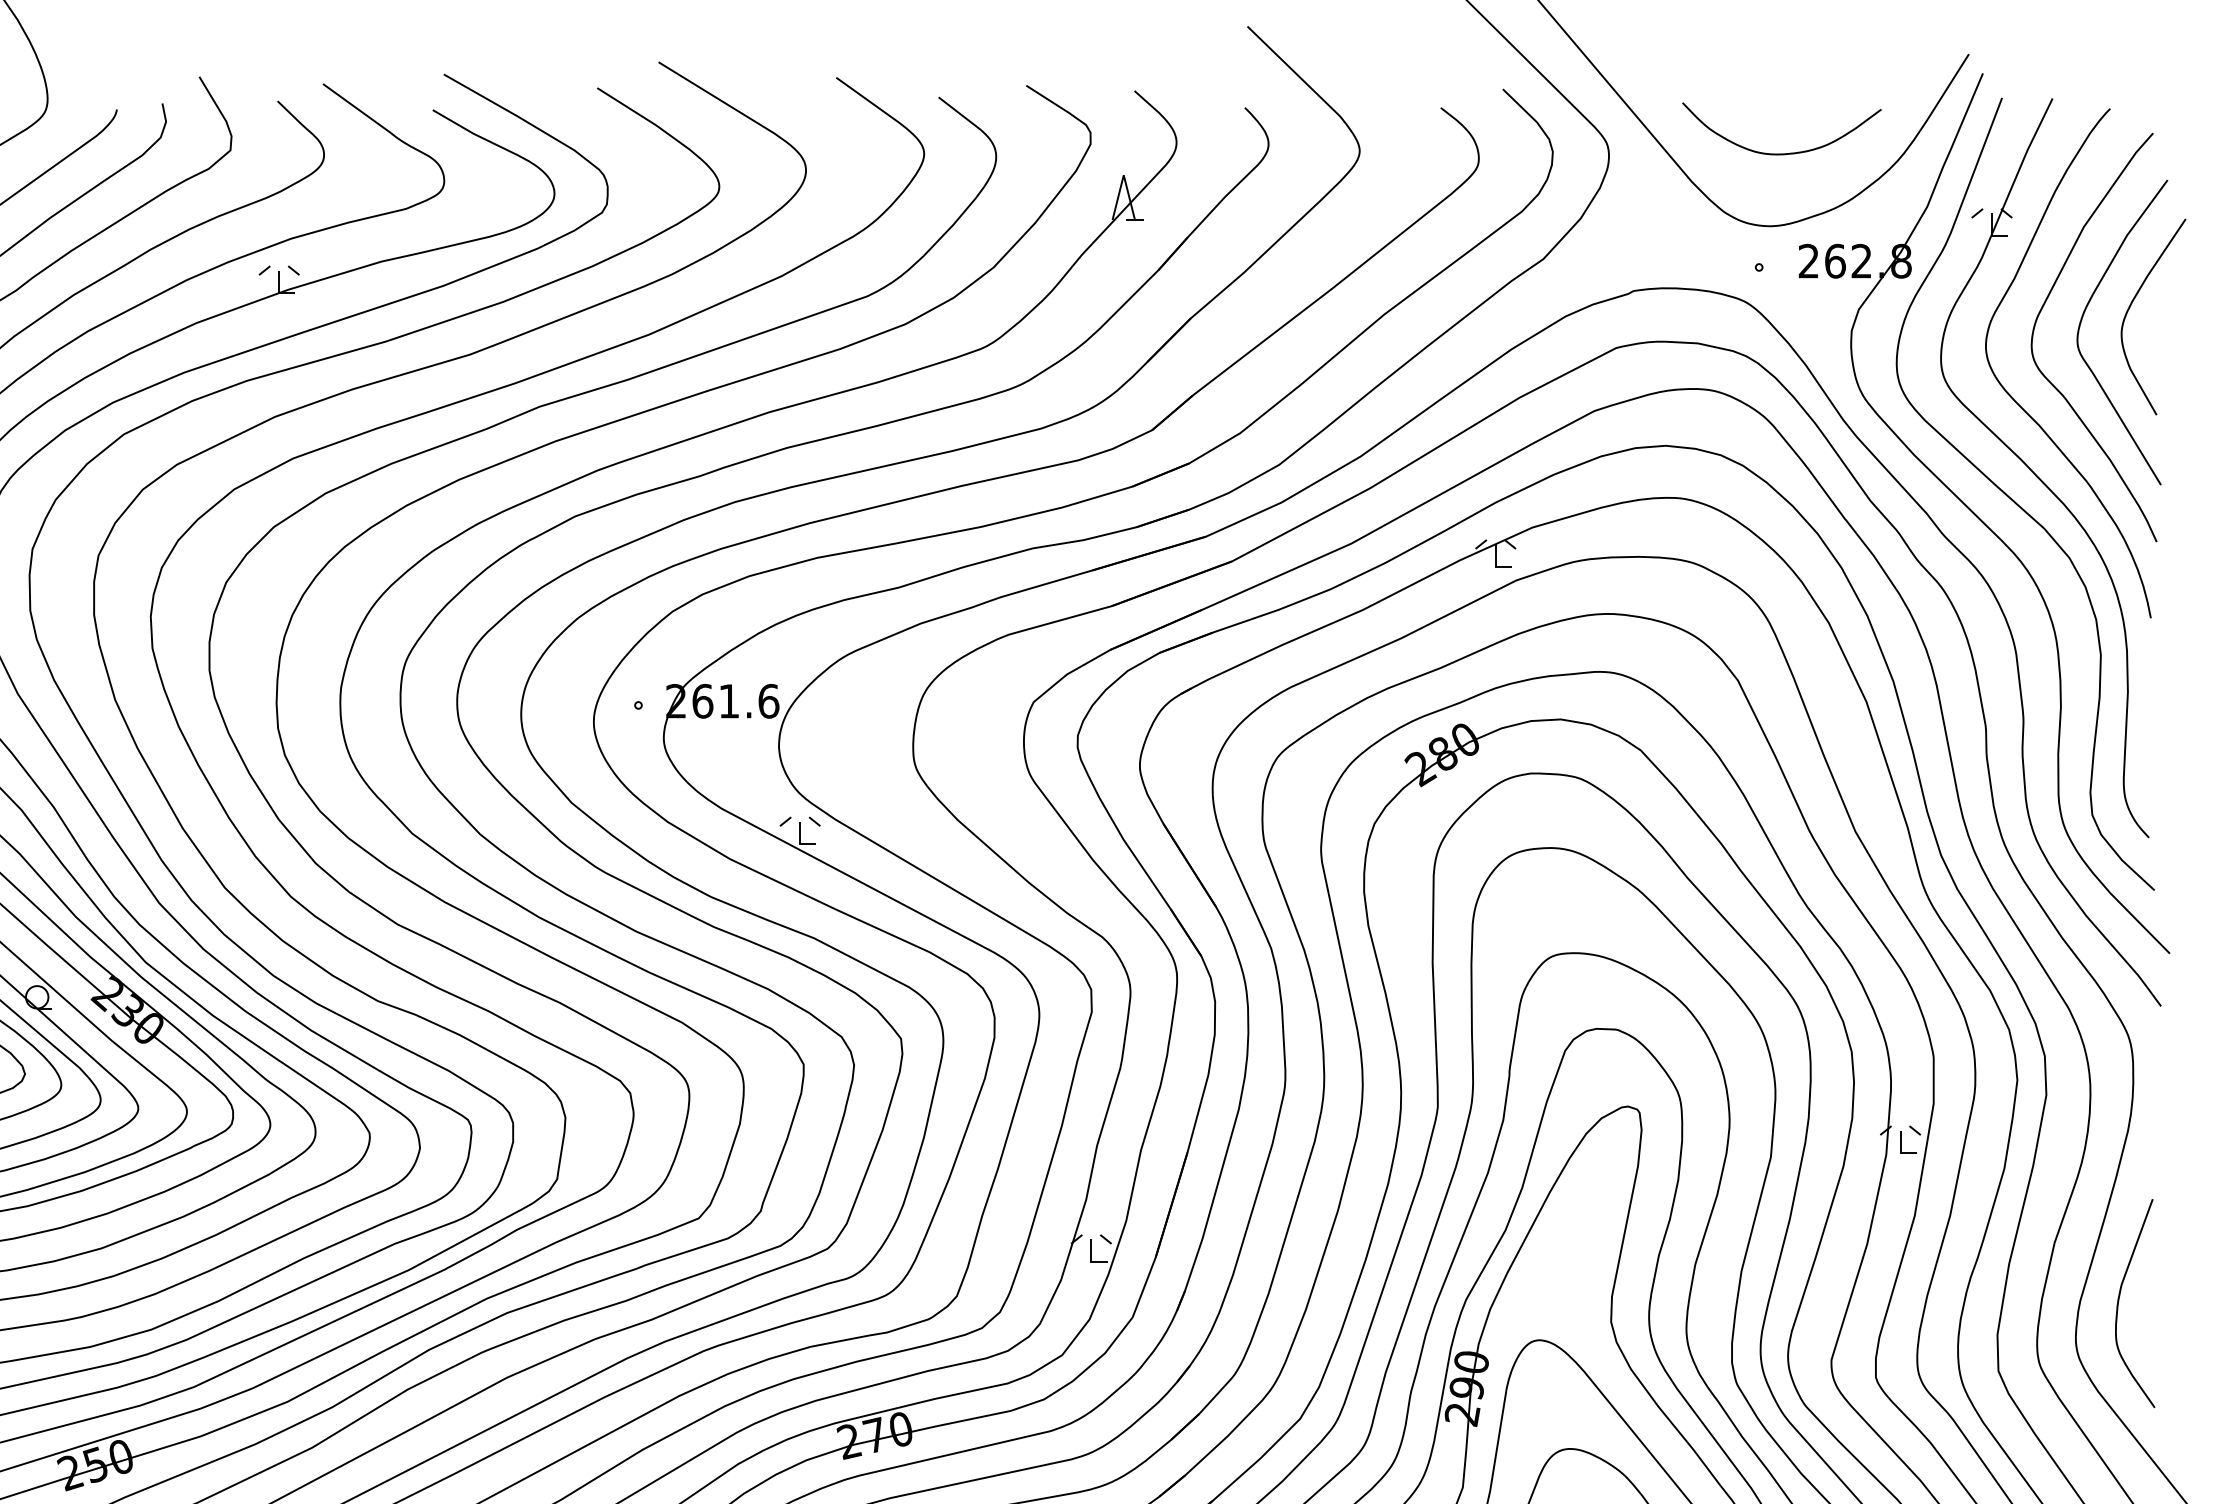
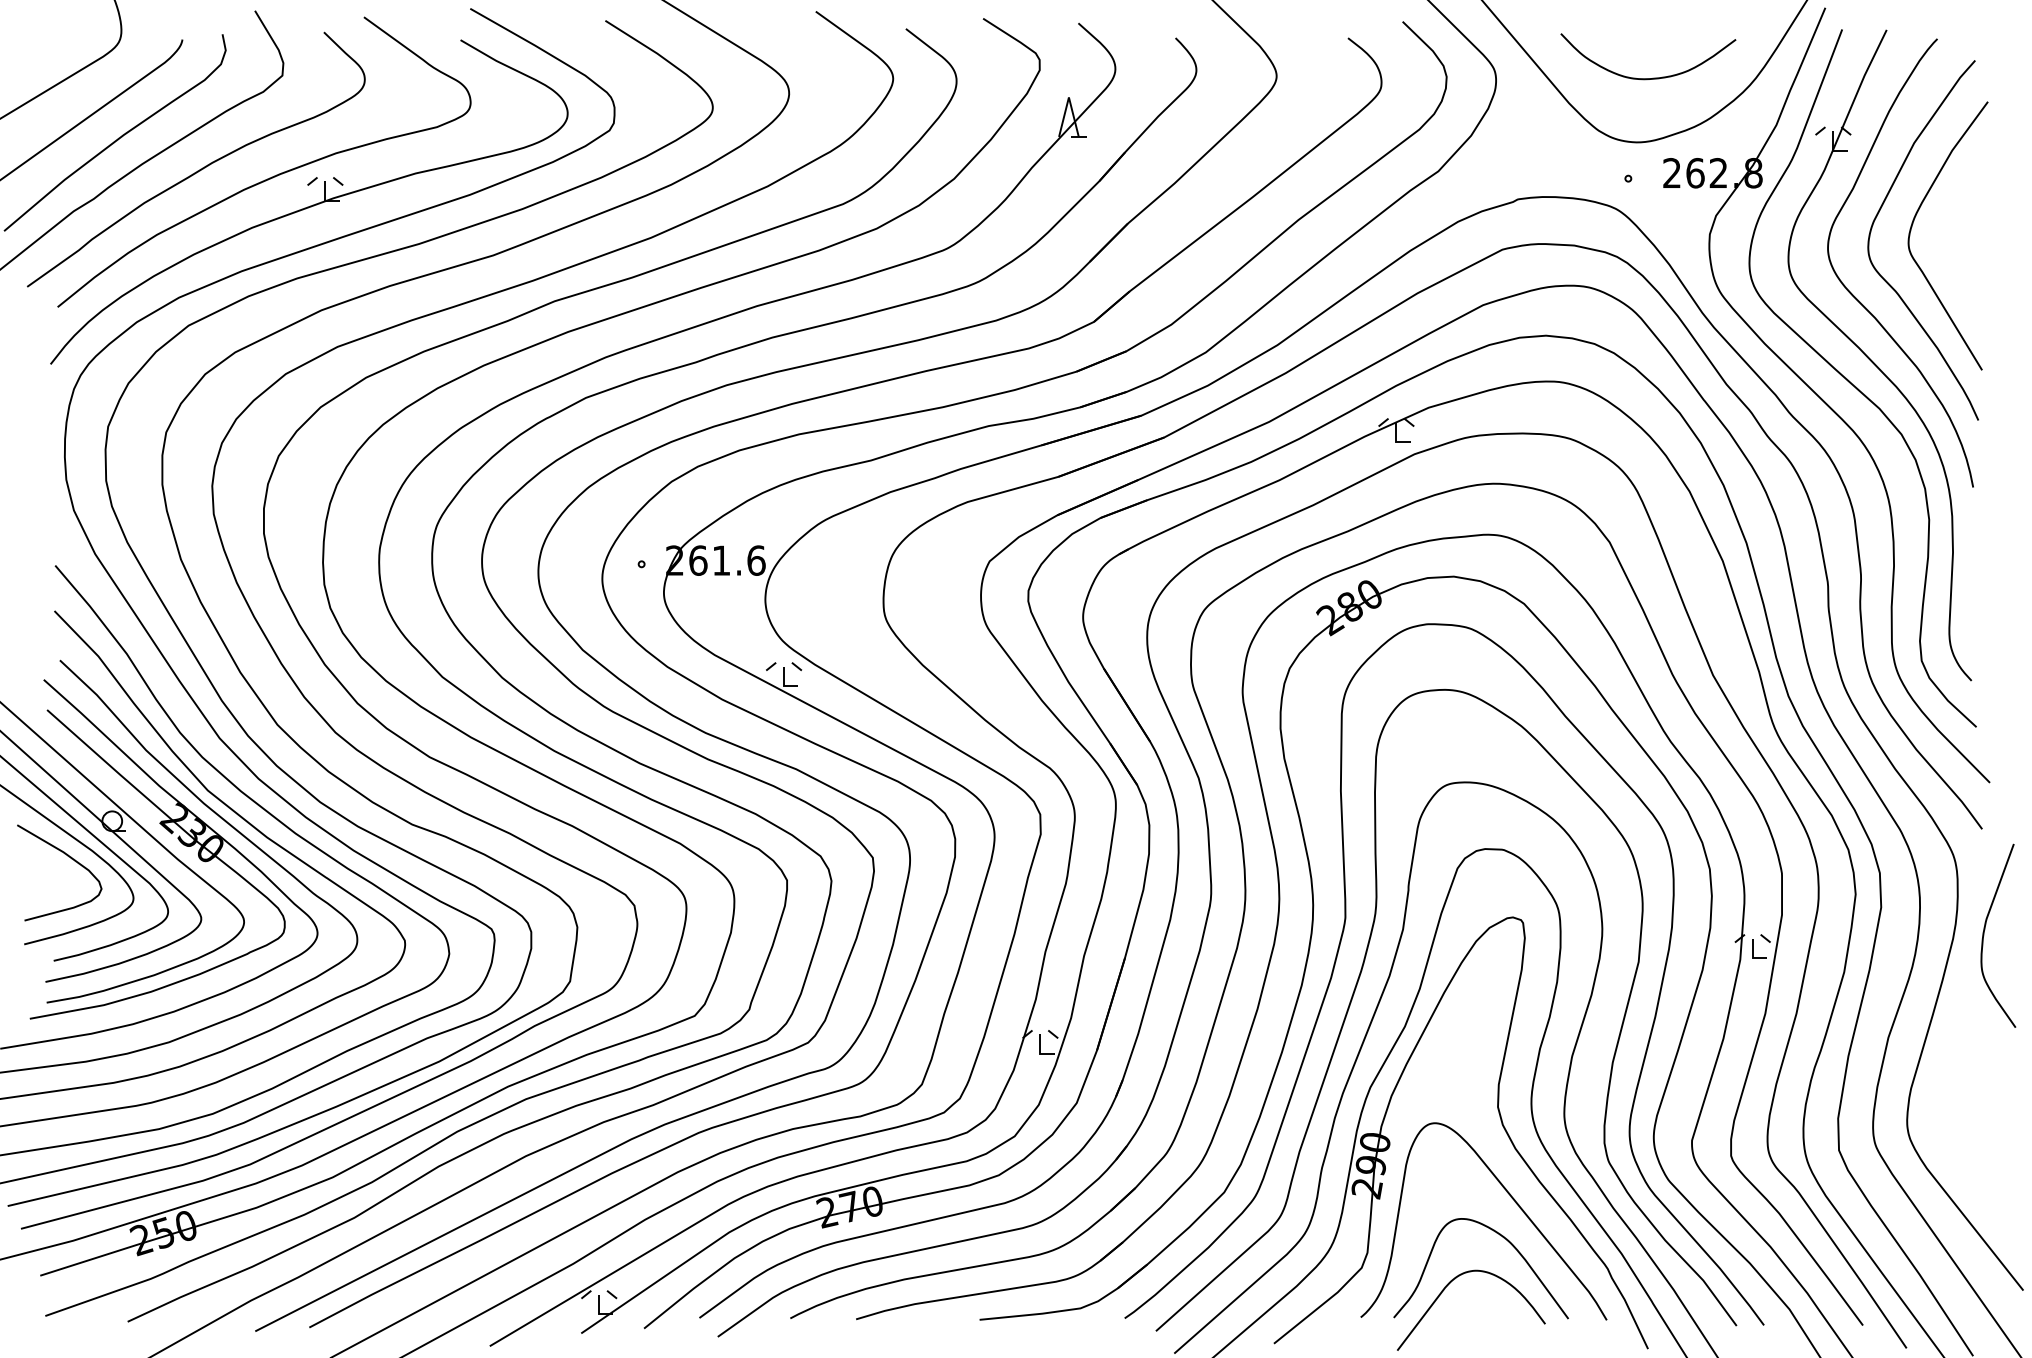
curve: (2134, 301) -> (1958, 208), removed
curve: (2119, 1303) -> (1984, 935), moved

